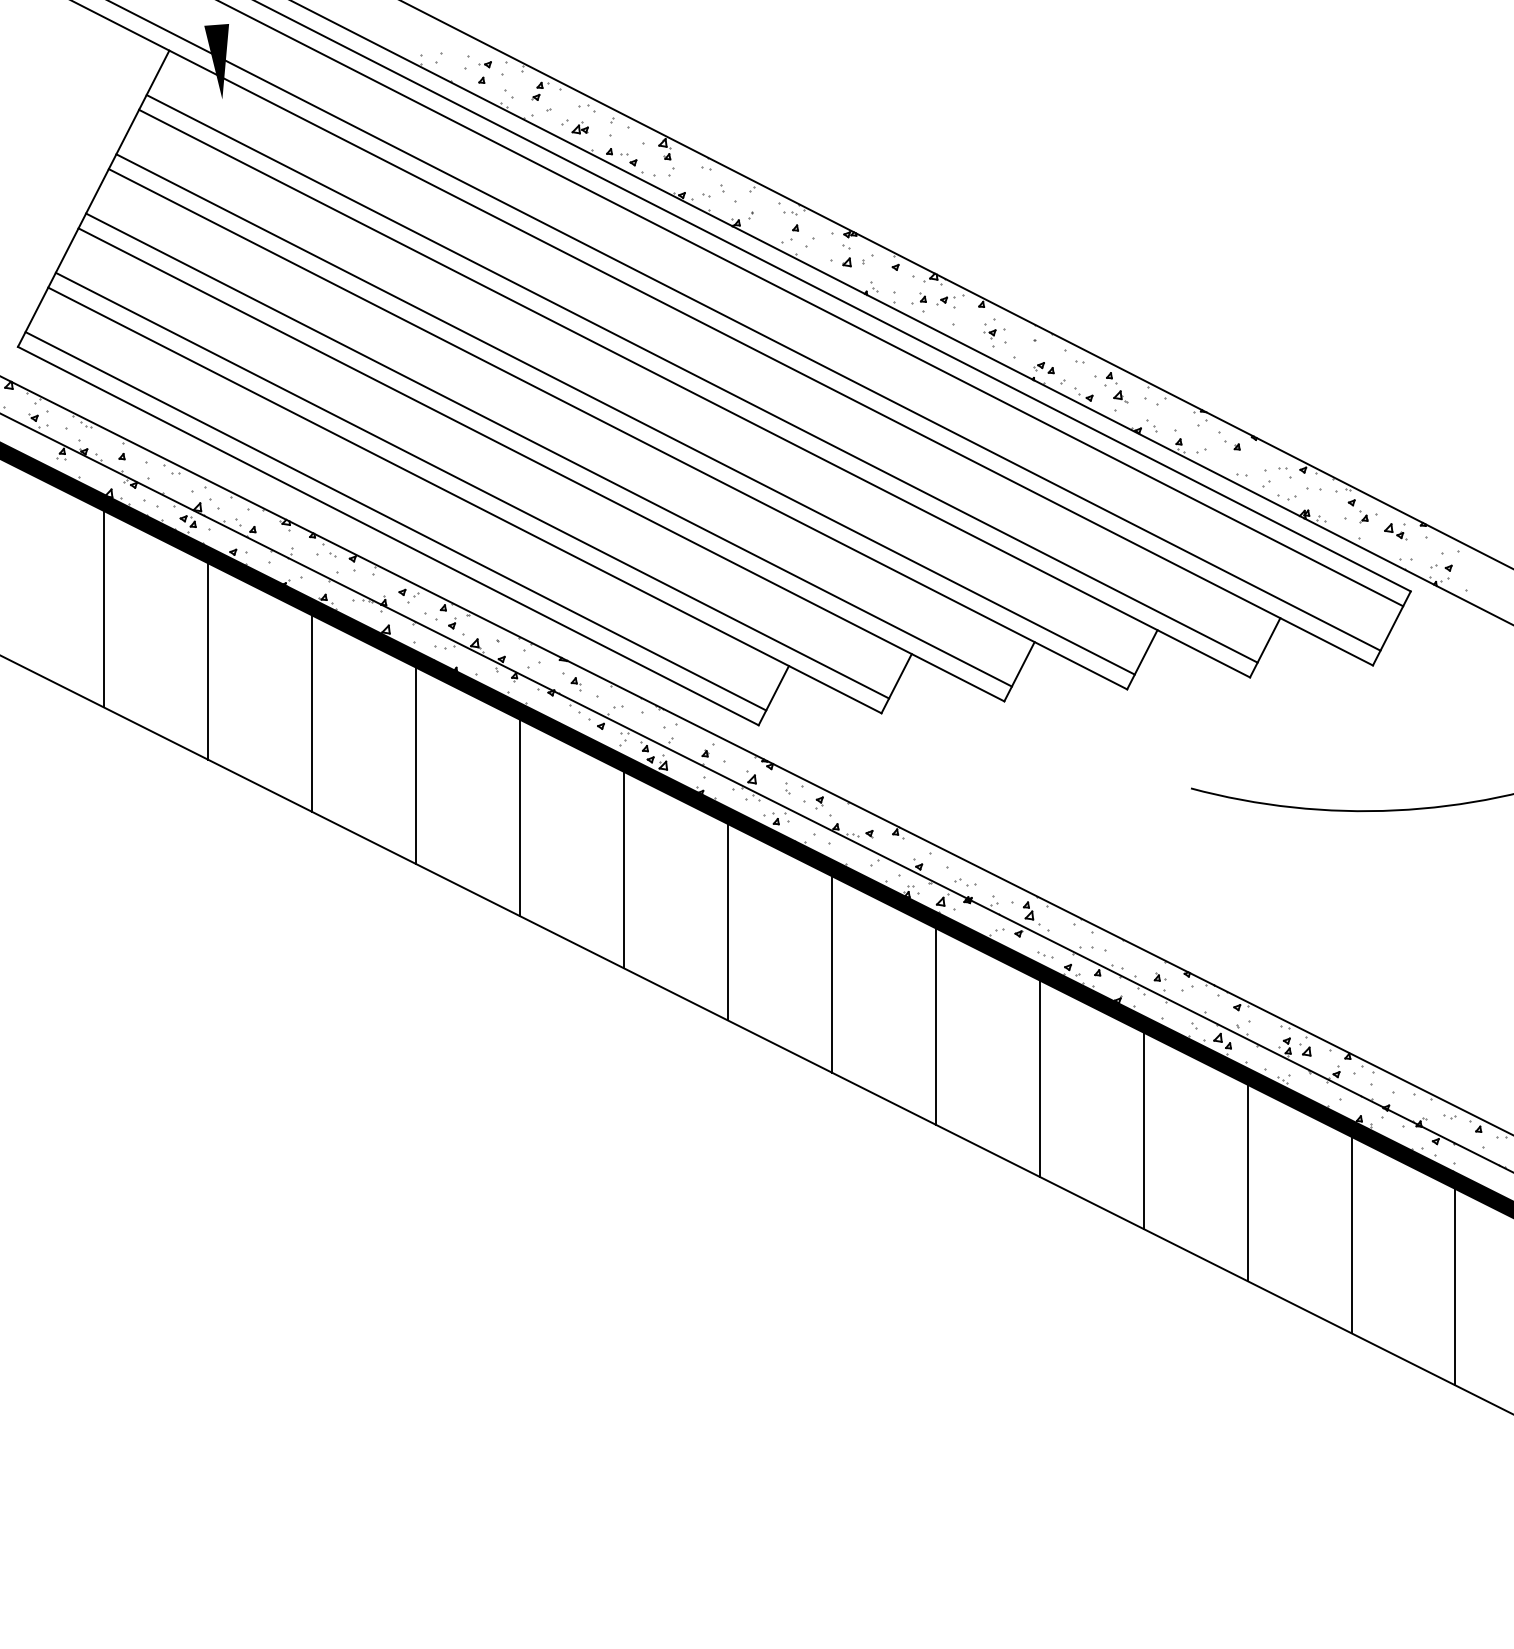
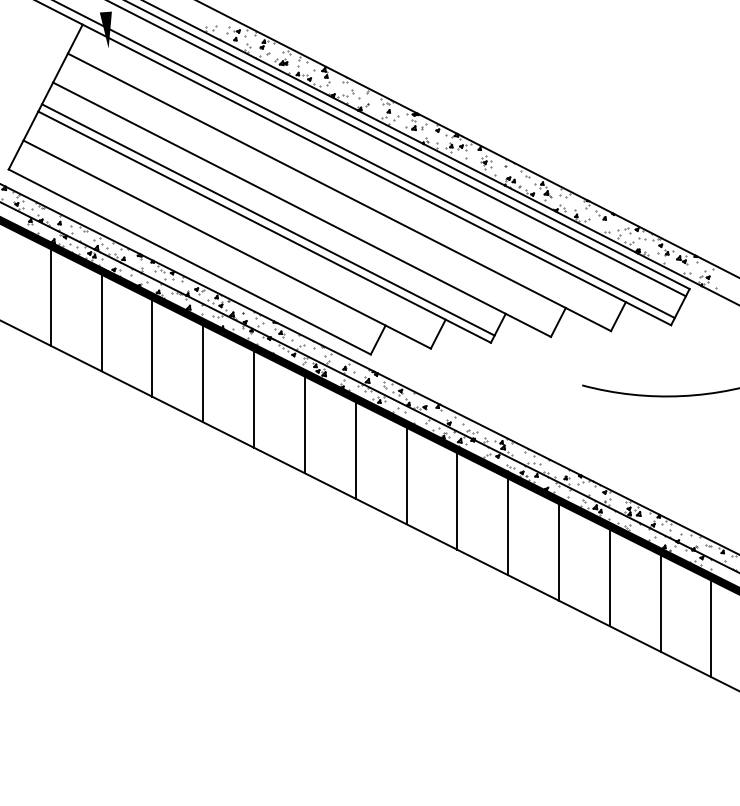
line: (700, 377) -> (342, 184), removed
line: (625, 414) -> (305, 202), removed
line: (471, 485) -> (230, 237), removed
line: (395, 520) -> (193, 254), removed

